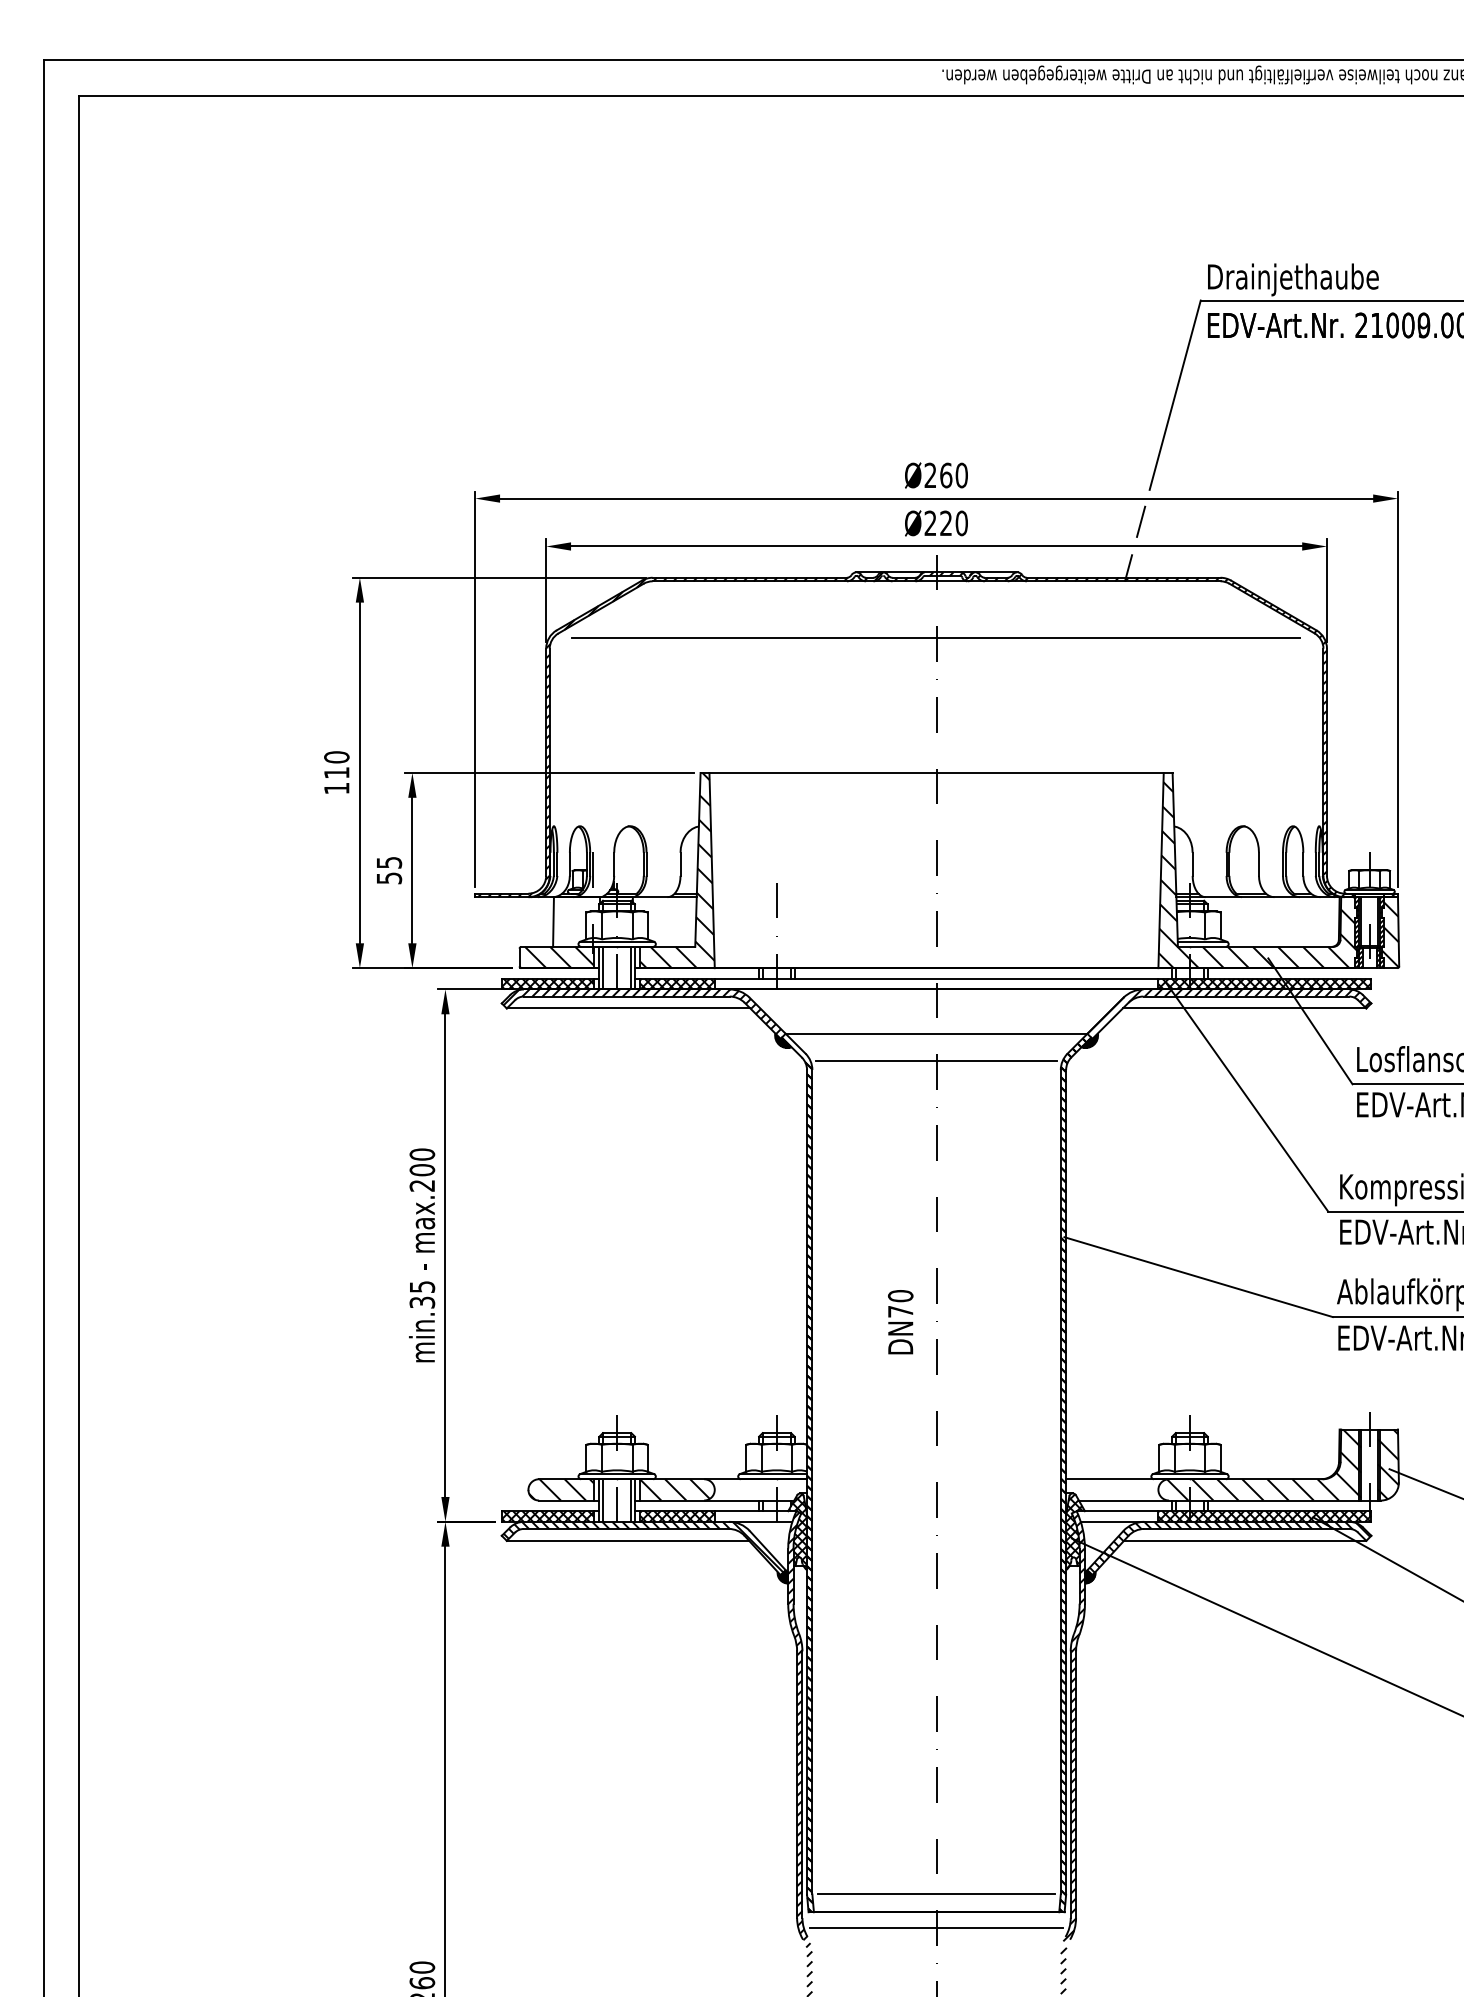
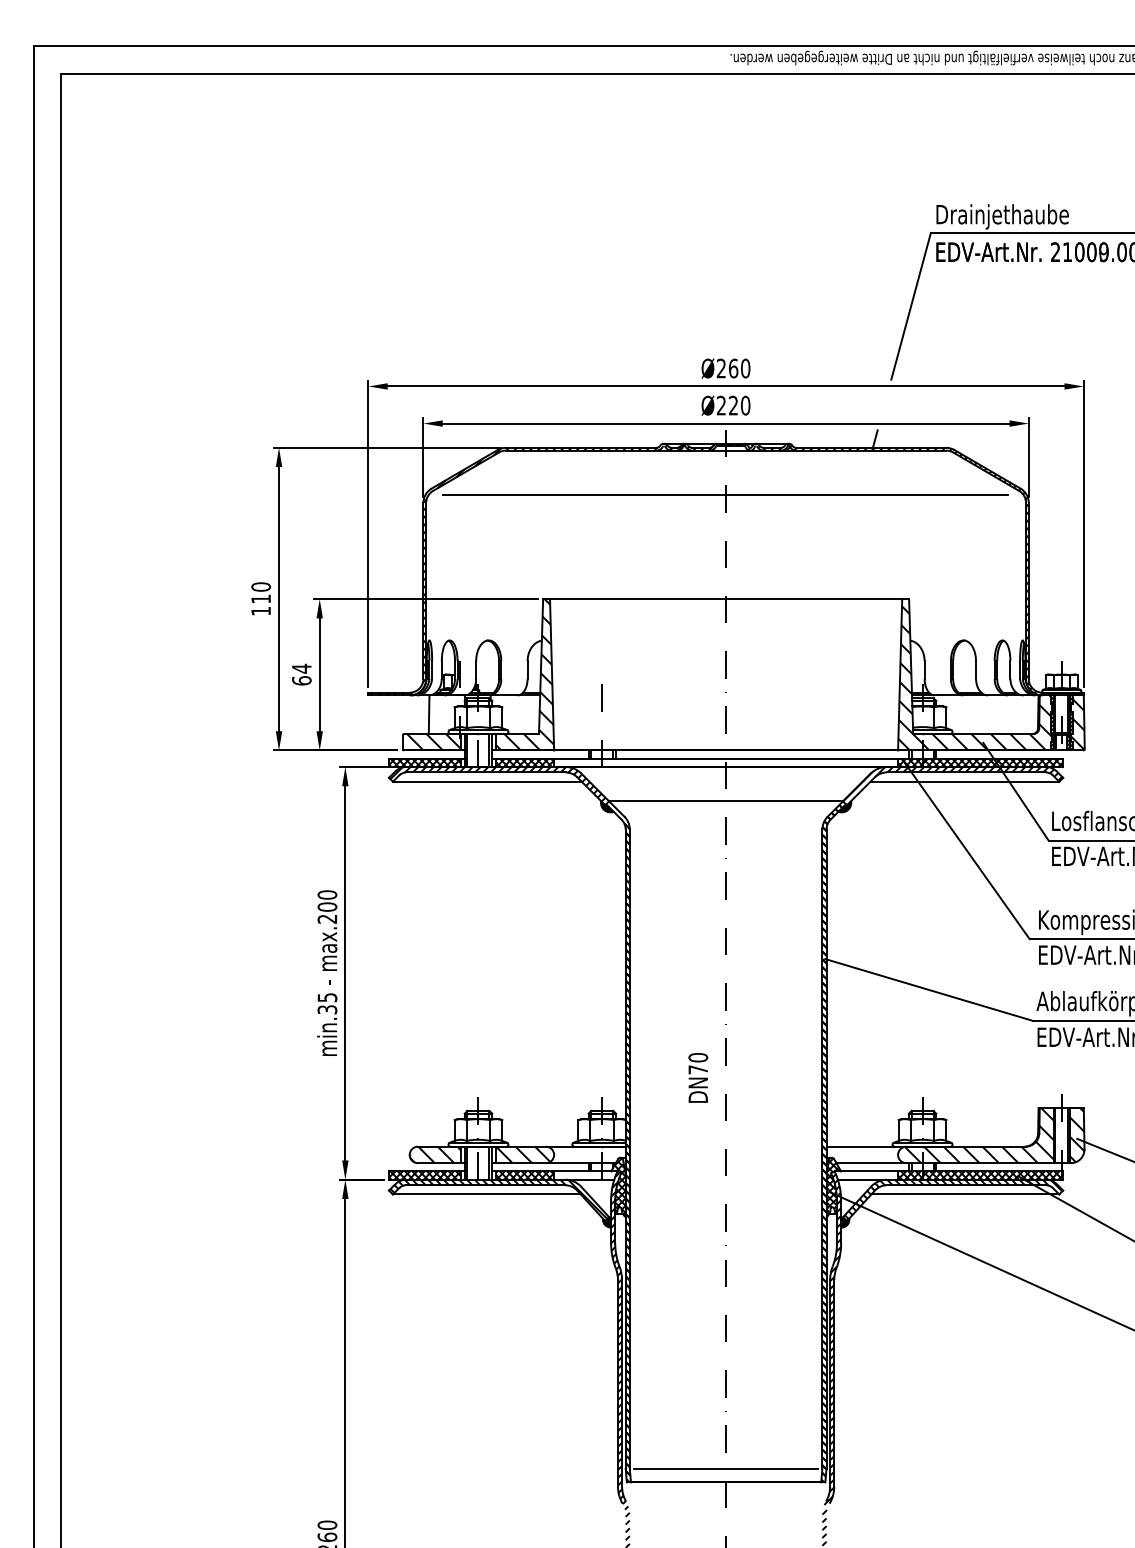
line: (1140, 521) -> (884, 404), removed
text: (388, 870) -> (301, 674), 55 -> 64
line: (935, 1061) -> (725, 822), removed
text: (900, 1321) -> (698, 1077), moved
line: (935, 1927) -> (725, 1494), removed

